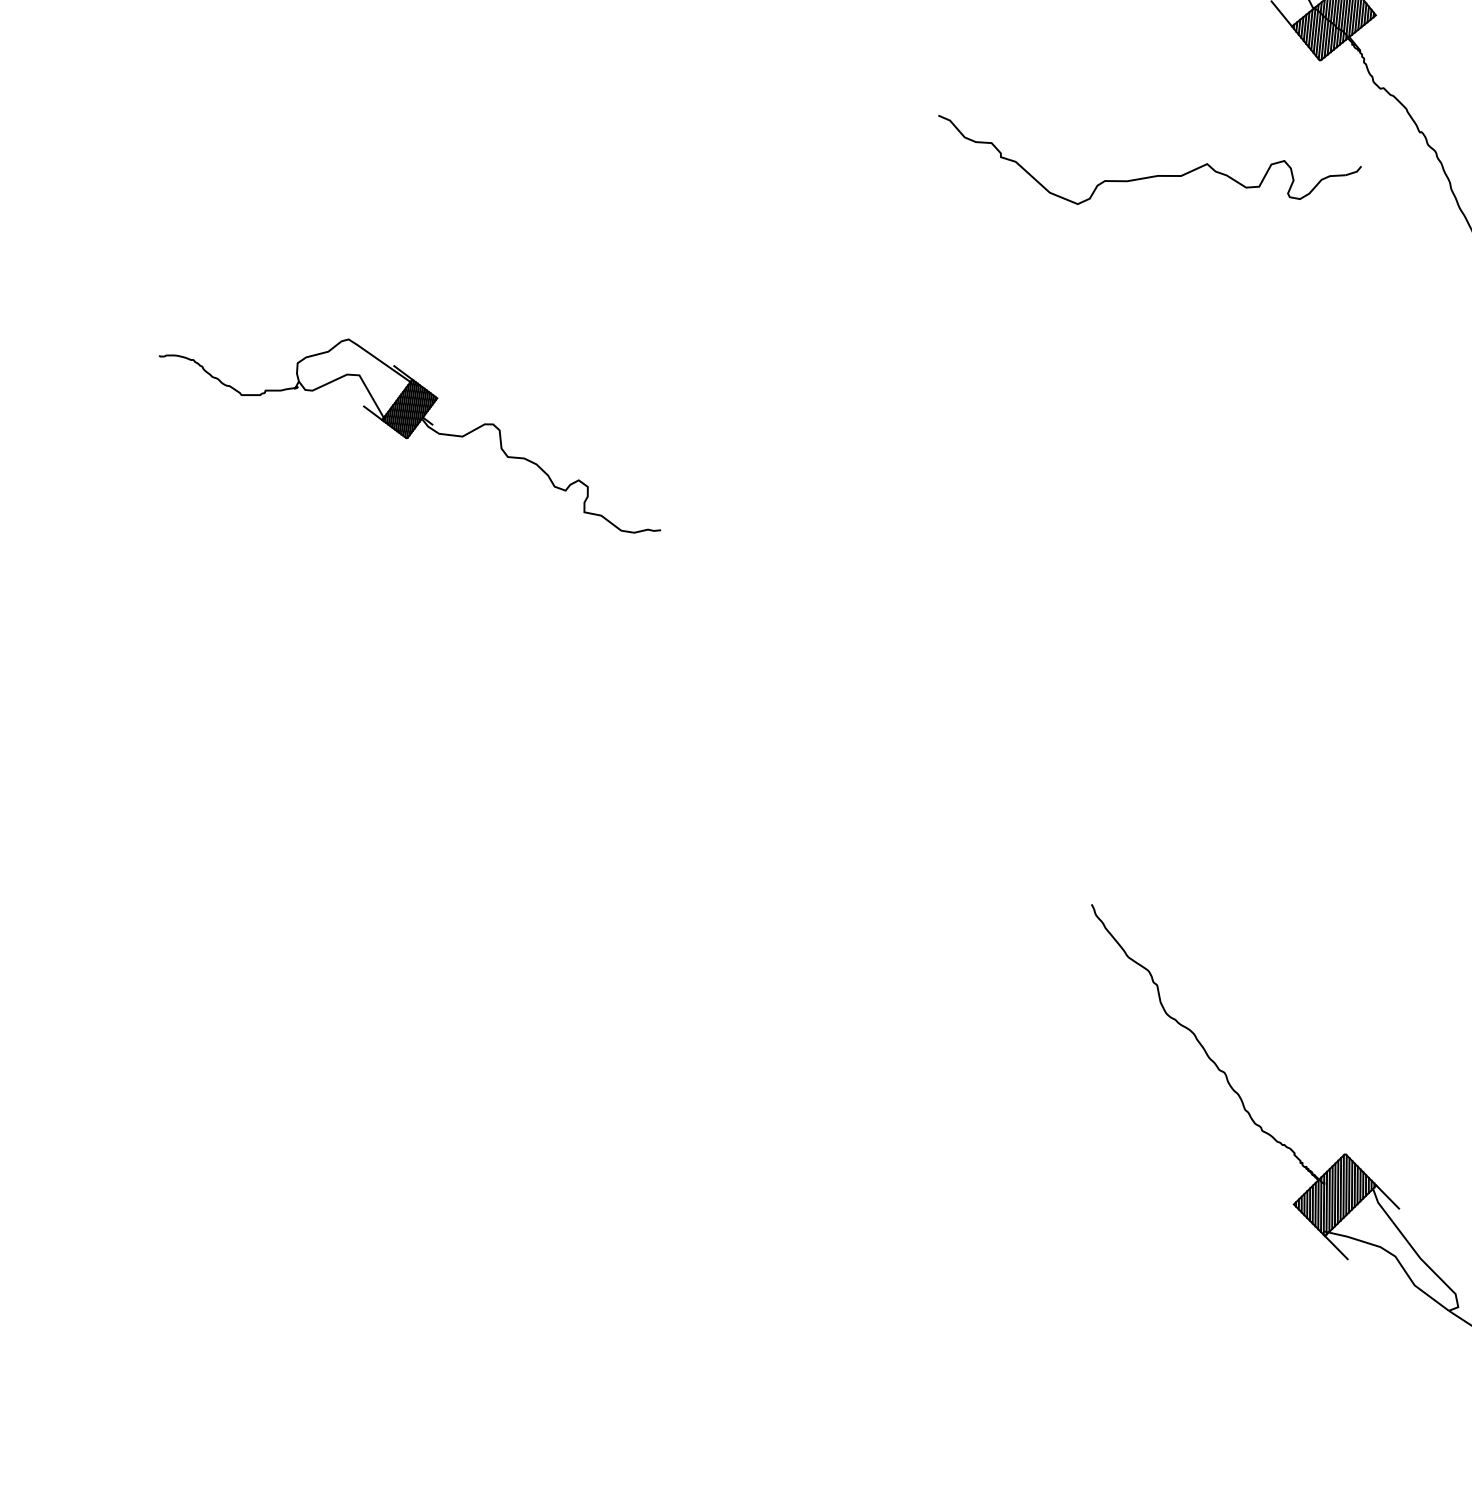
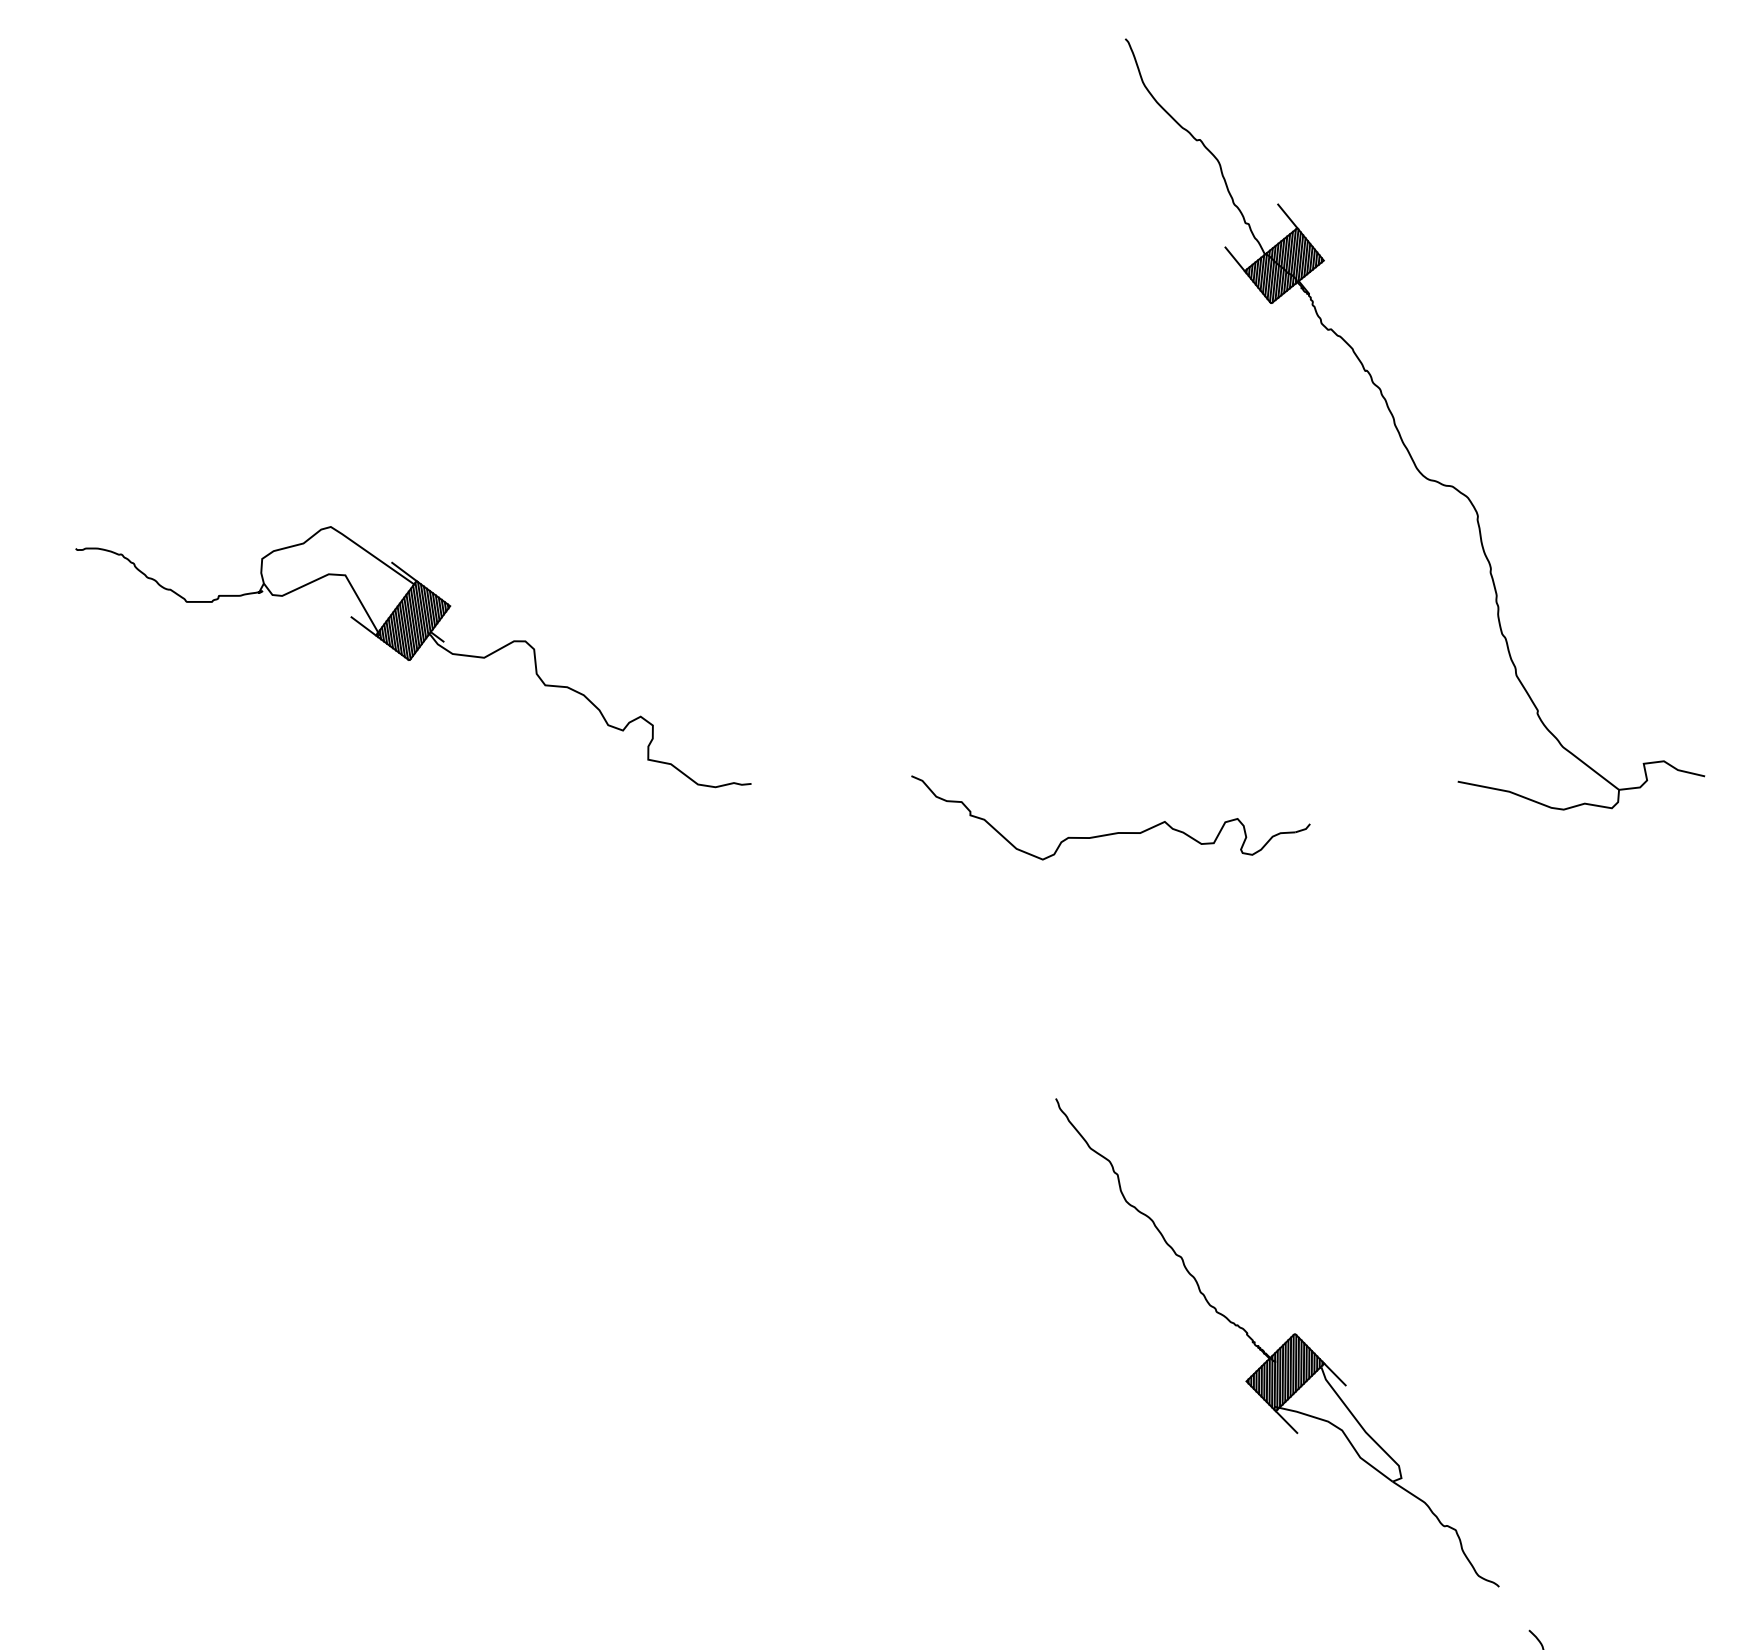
part: (1152, 175) -> (1113, 832), moved
part: (410, 436) -> (413, 657), size x1.43

